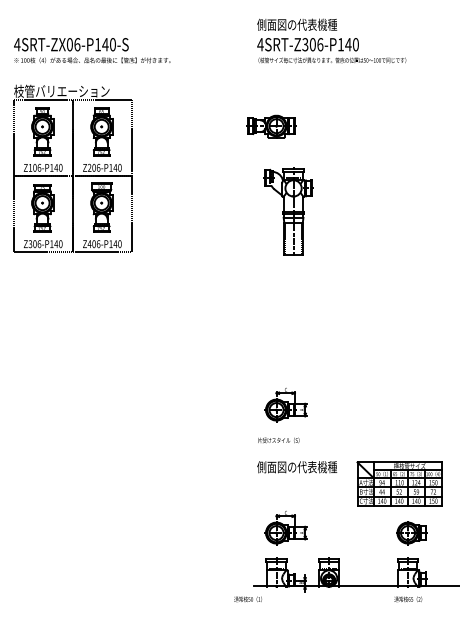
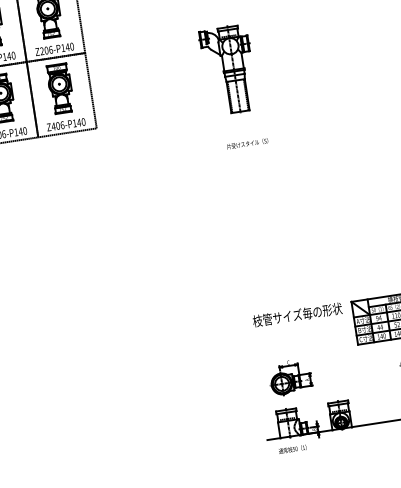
part: (288, 211) -> (228, 69), moved
part: (285, 405) -> (271, 256), removed
text: (278, 440) -> (247, 143), moved
text: (302, 467) -> (297, 315), 側面図の代表機種 -> 枝管サイズ毎の形状
text: (247, 599) -> (292, 449), moved

